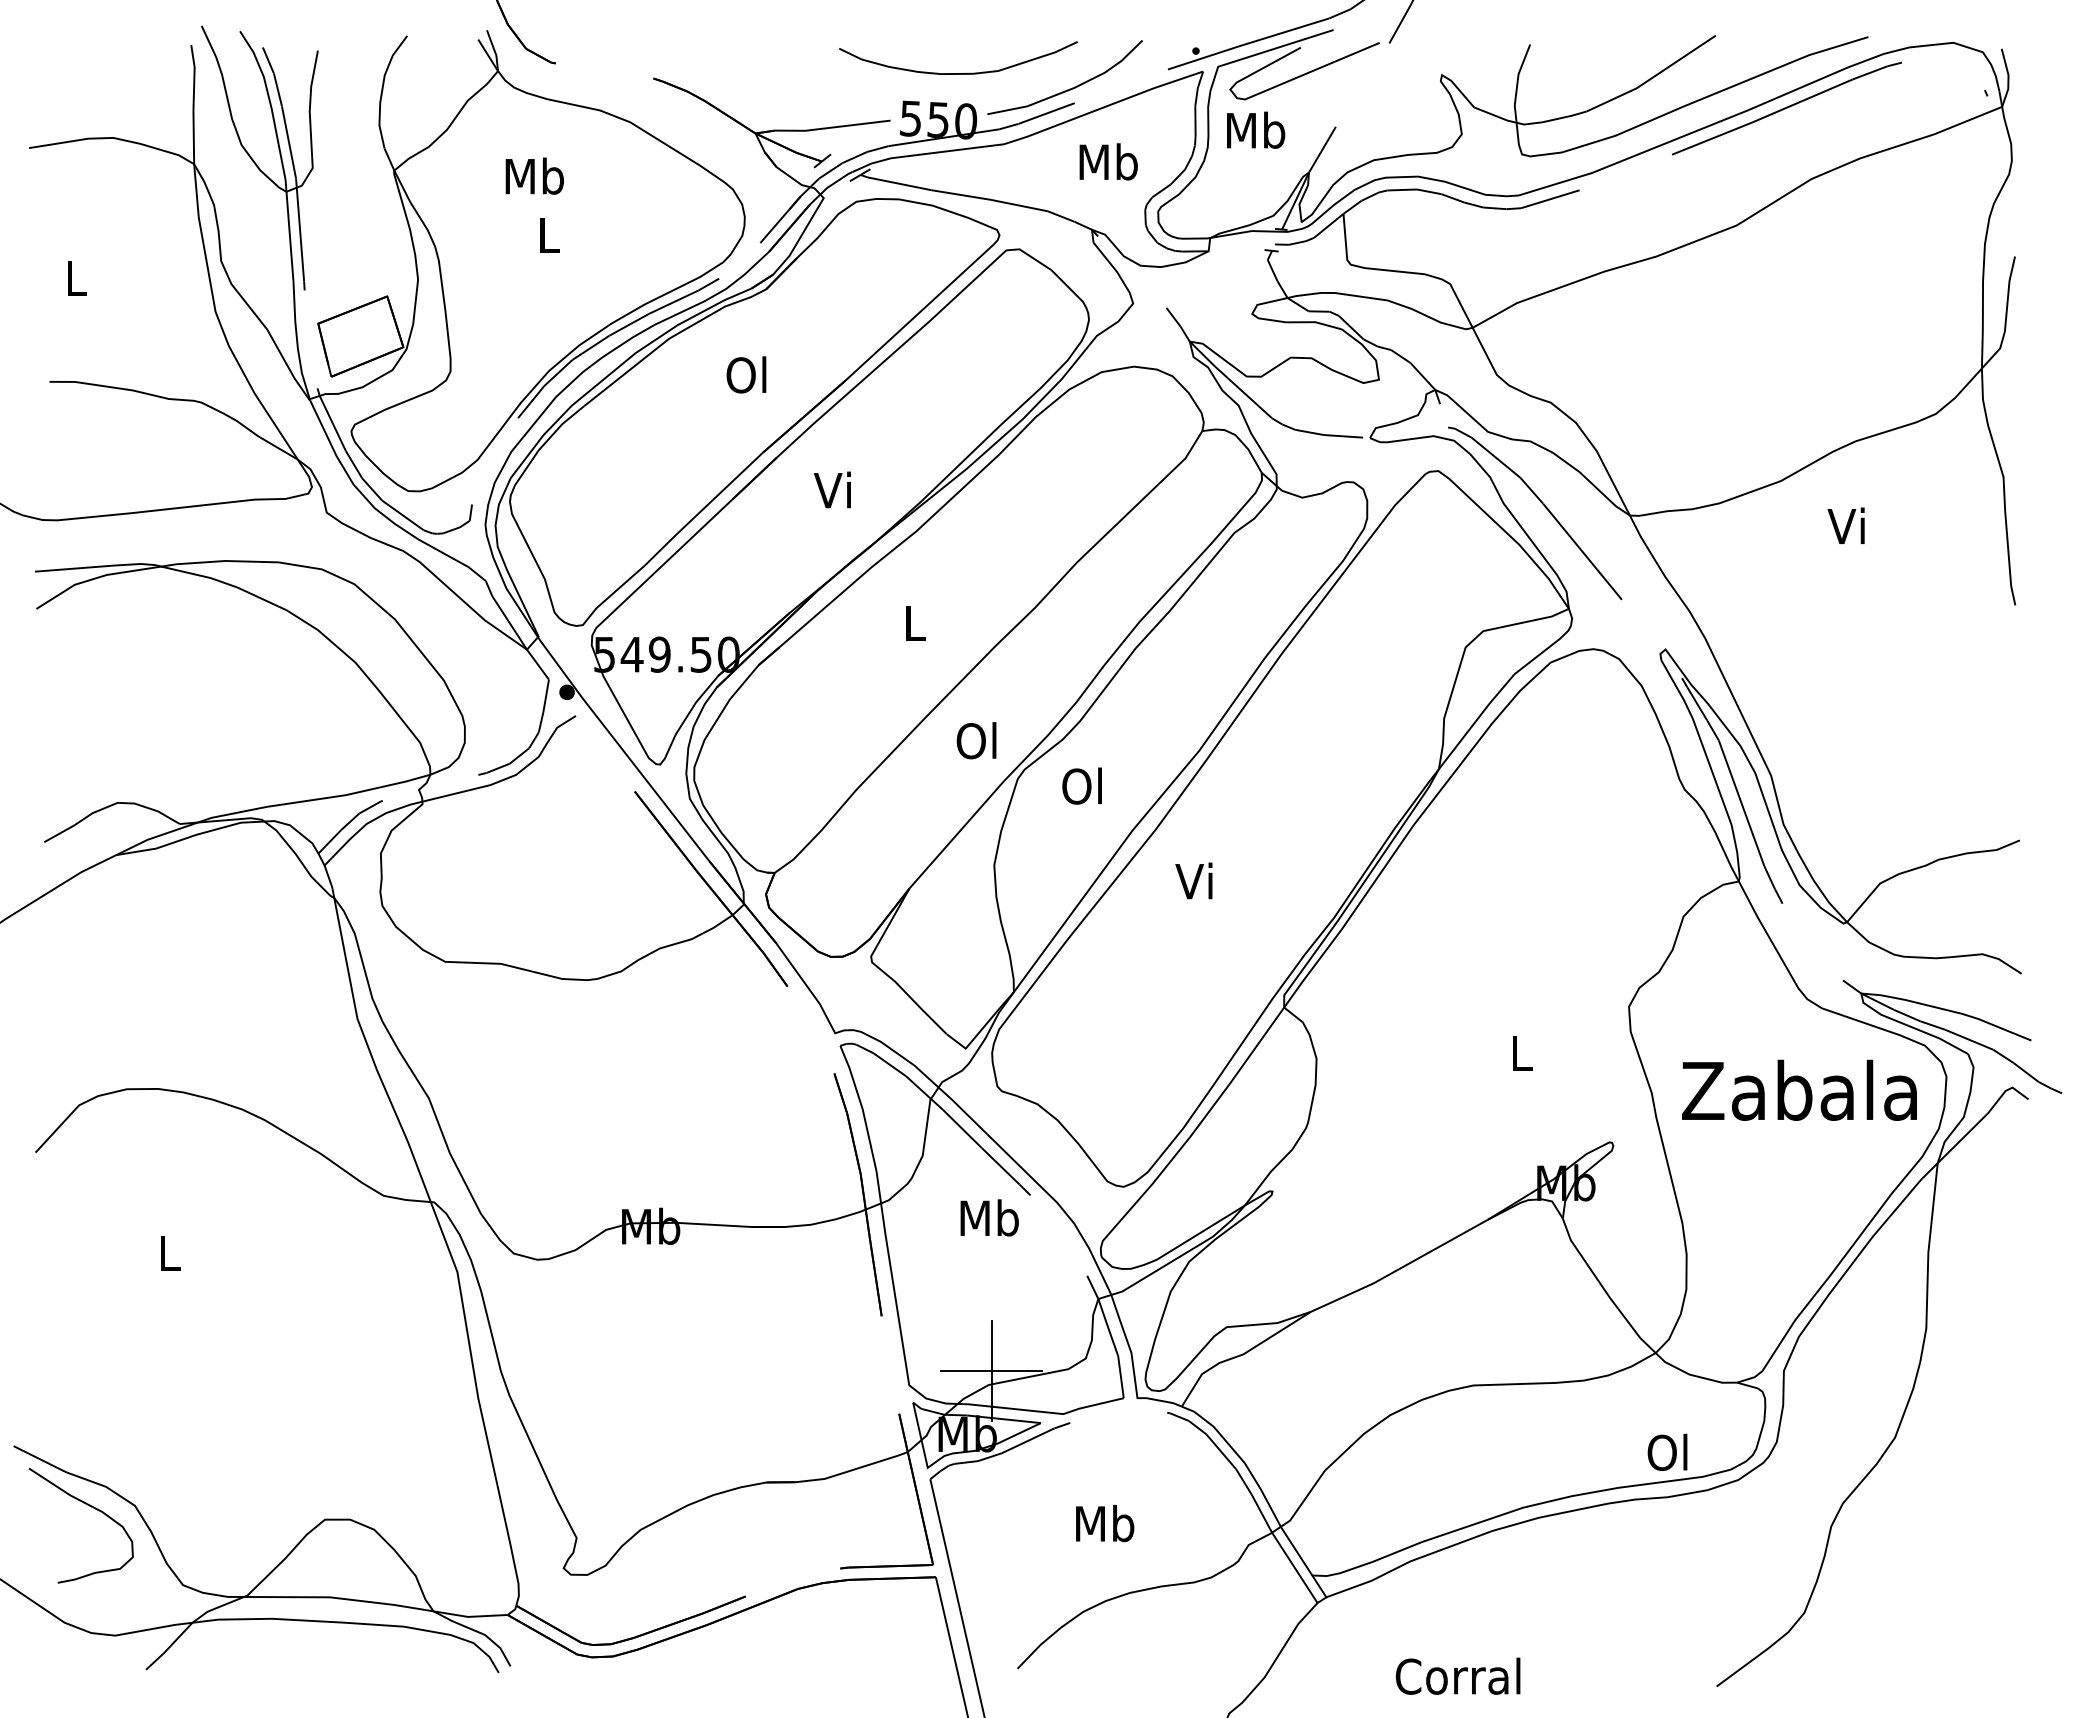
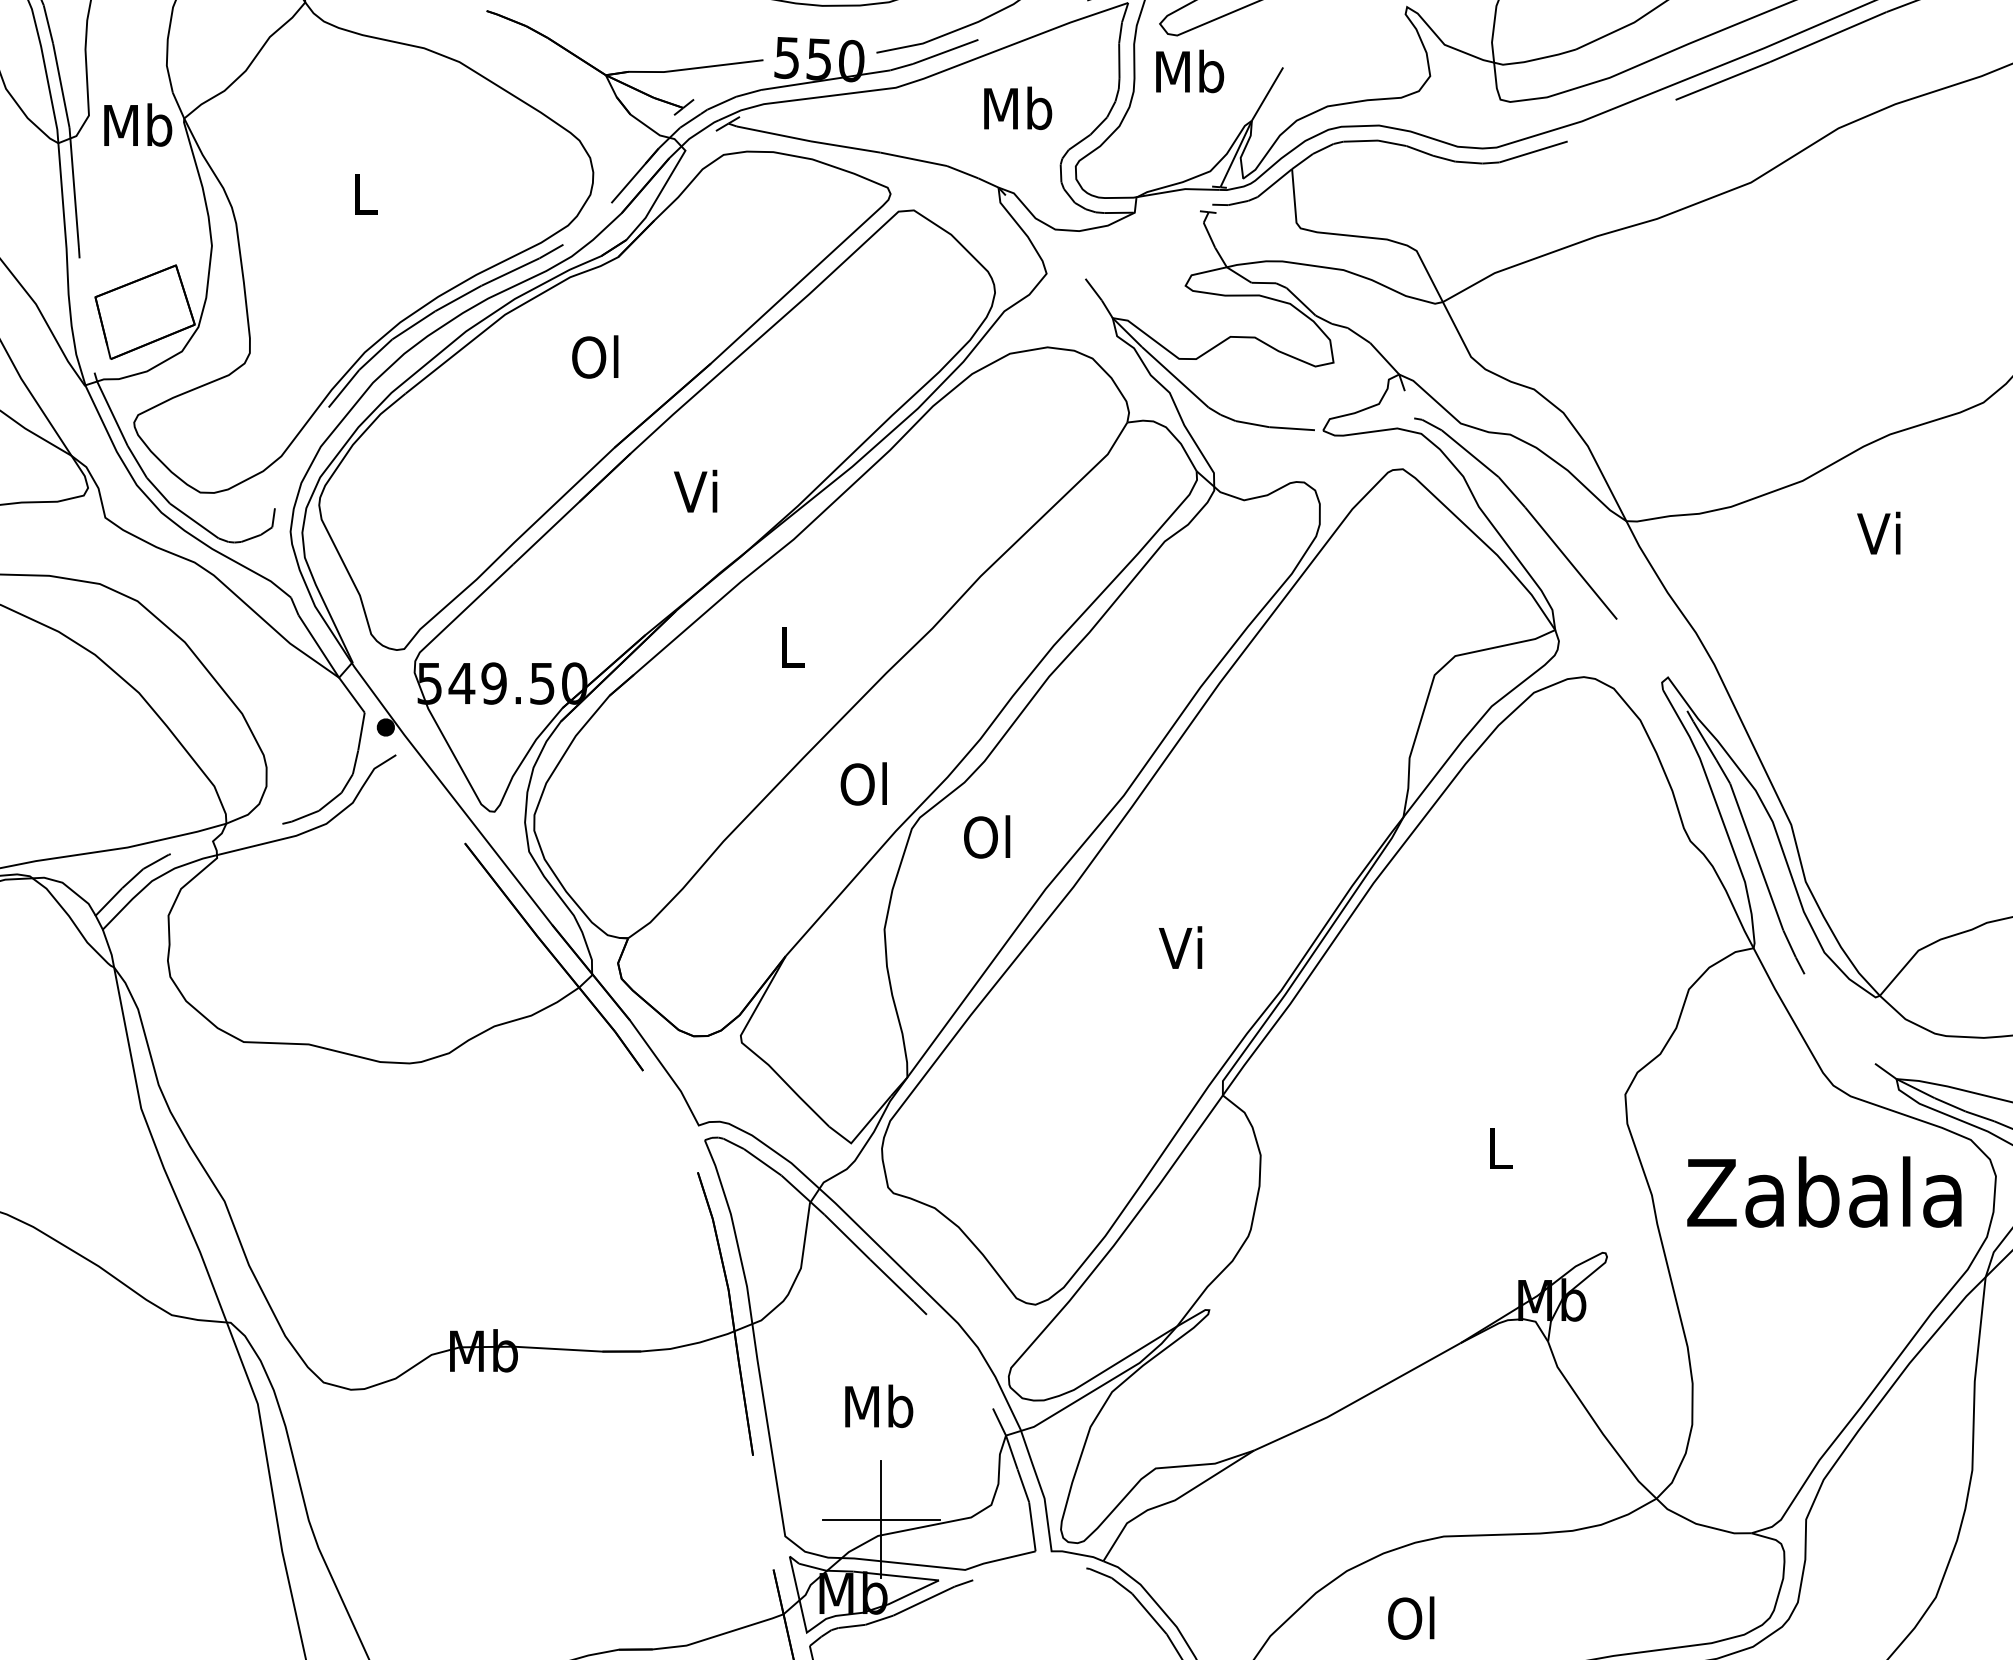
text: (534, 175) -> (137, 124), moved
text: (1193, 880) -> (1180, 947), moved
text: (989, 1217) -> (878, 1405), moved
text: (1667, 1451) -> (1411, 1617), moved

